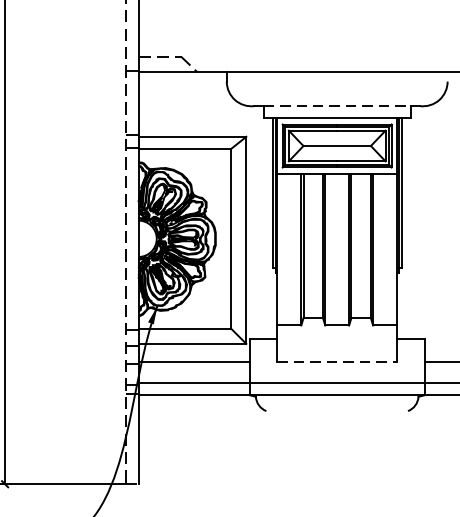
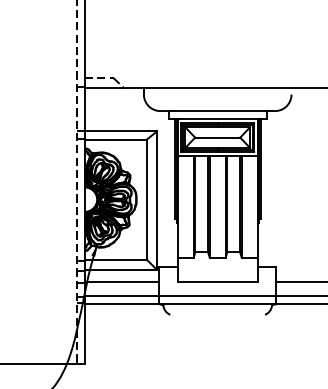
line: (338, 105) -> (218, 110), dashed -> solid
line: (336, 362) -> (217, 282), dashed -> solid

